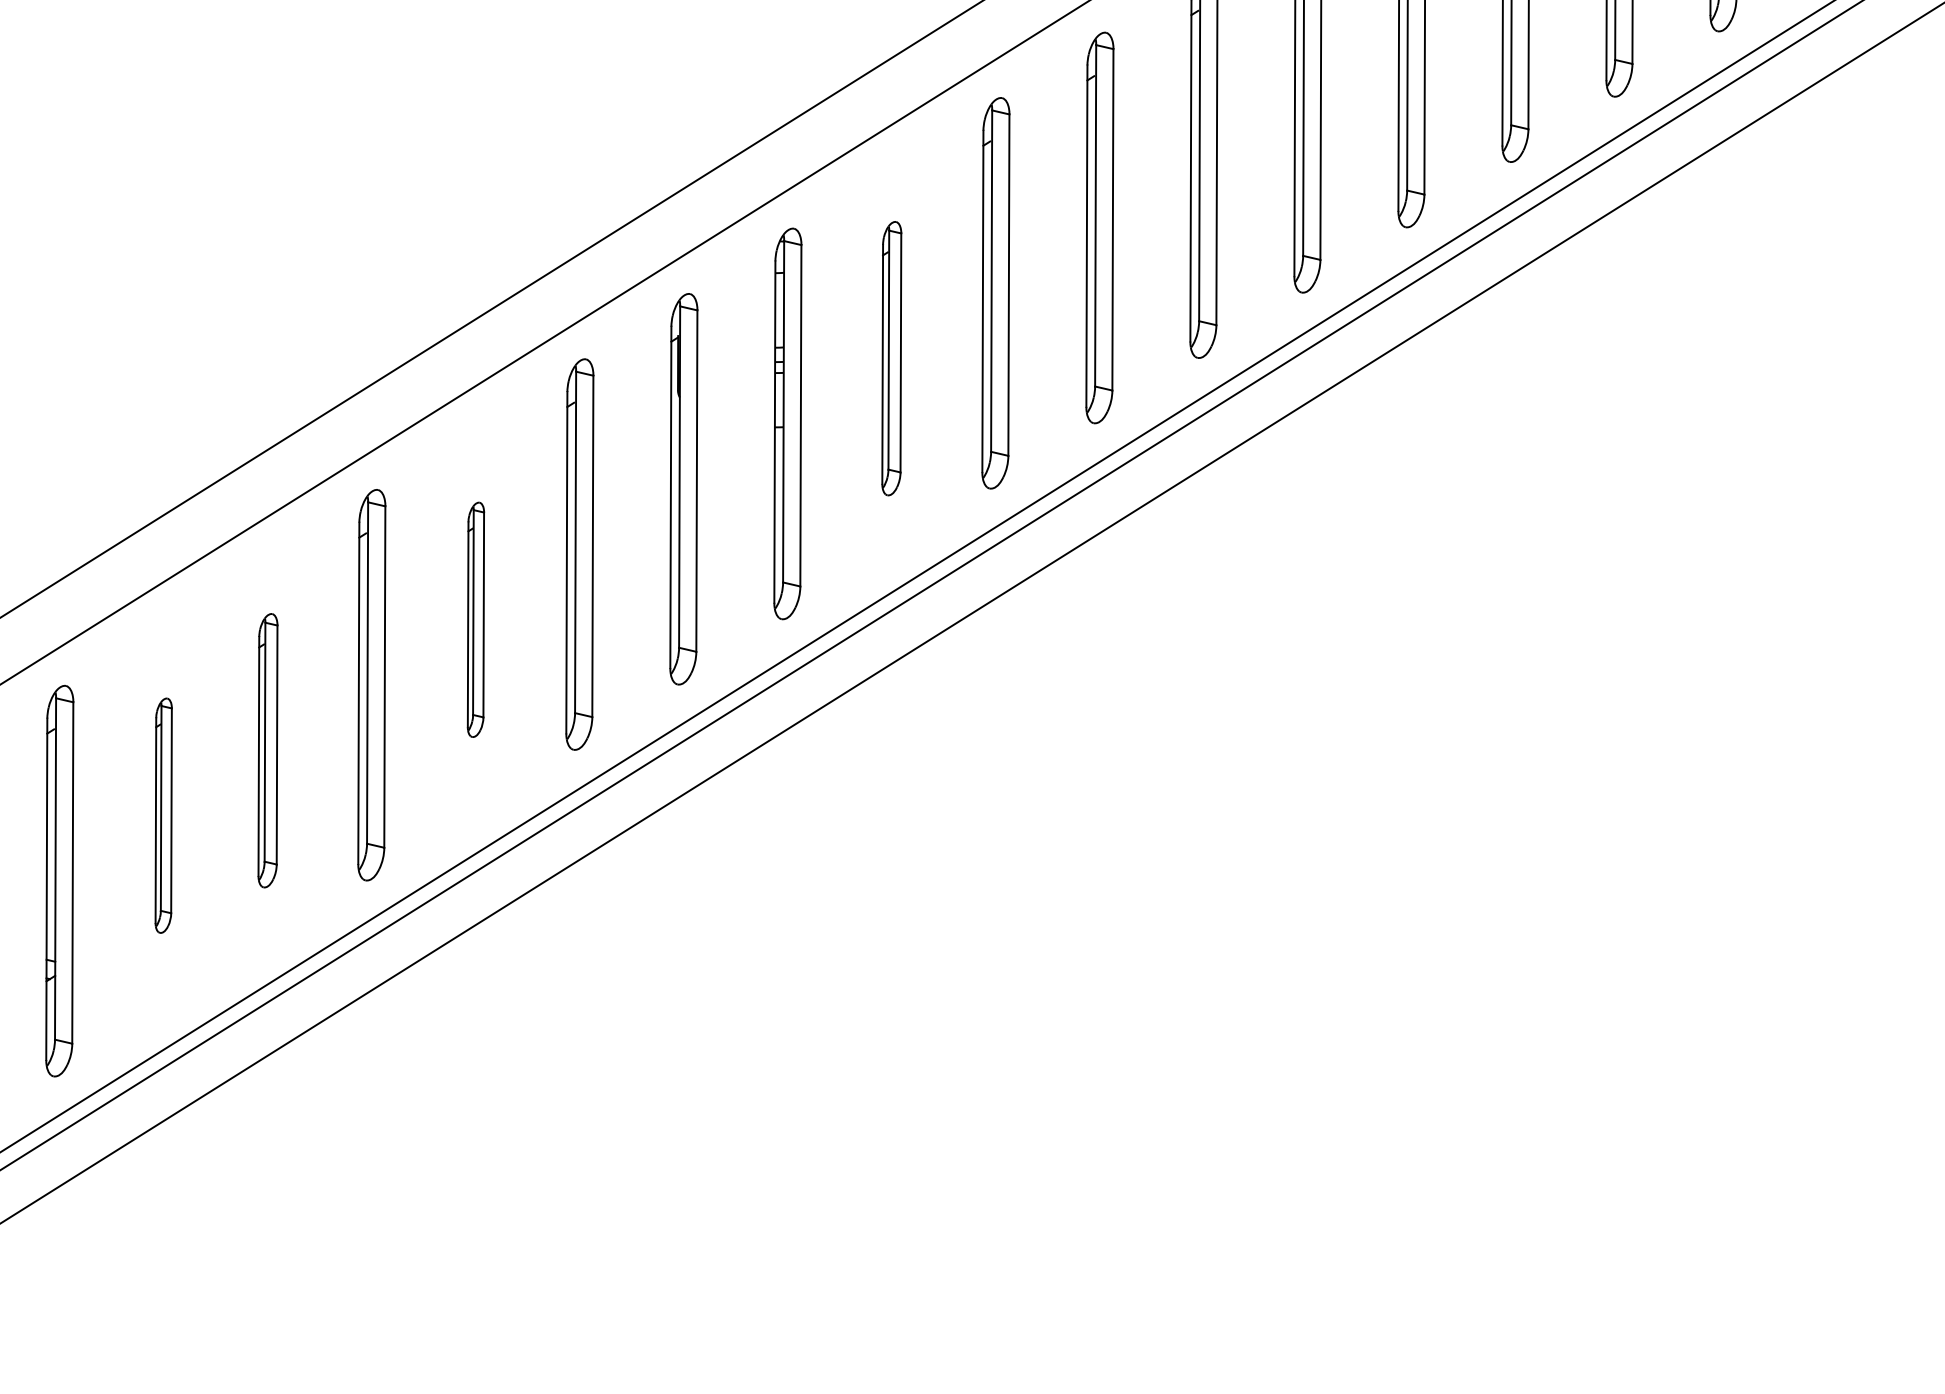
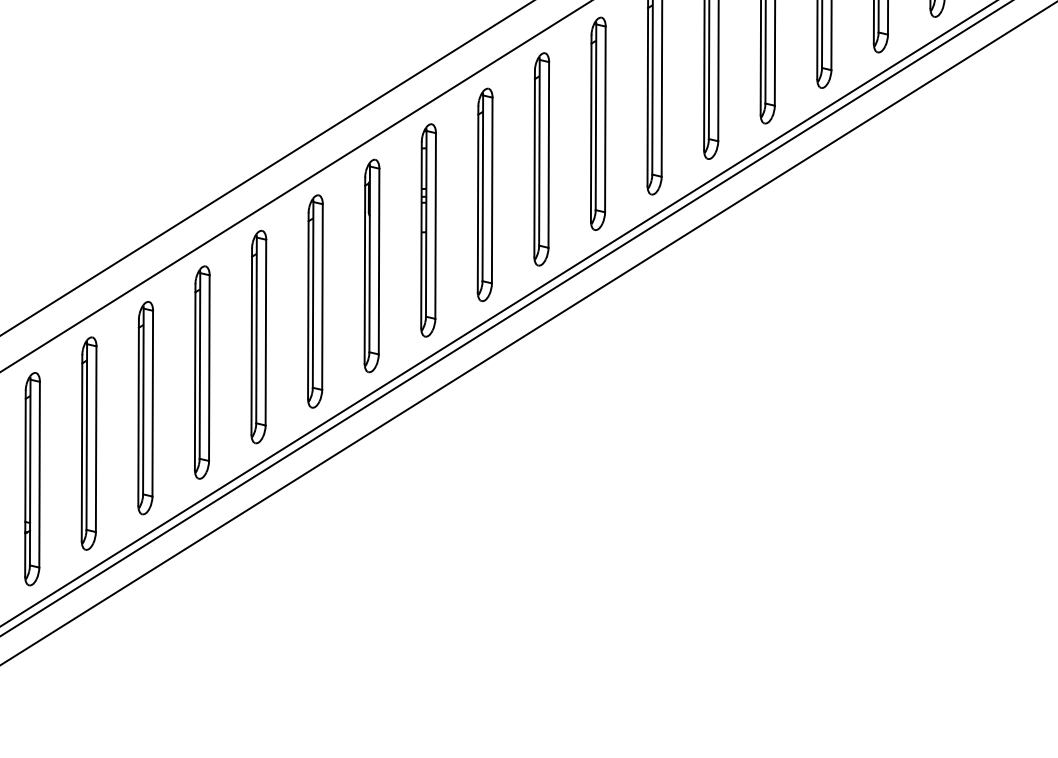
part: (890, 357) -> (484, 194), size x1.43
part: (475, 618) -> (258, 336), size x1.67
part: (267, 751) -> (145, 408), size x1.43
part: (162, 815) -> (88, 443), size x1.67

